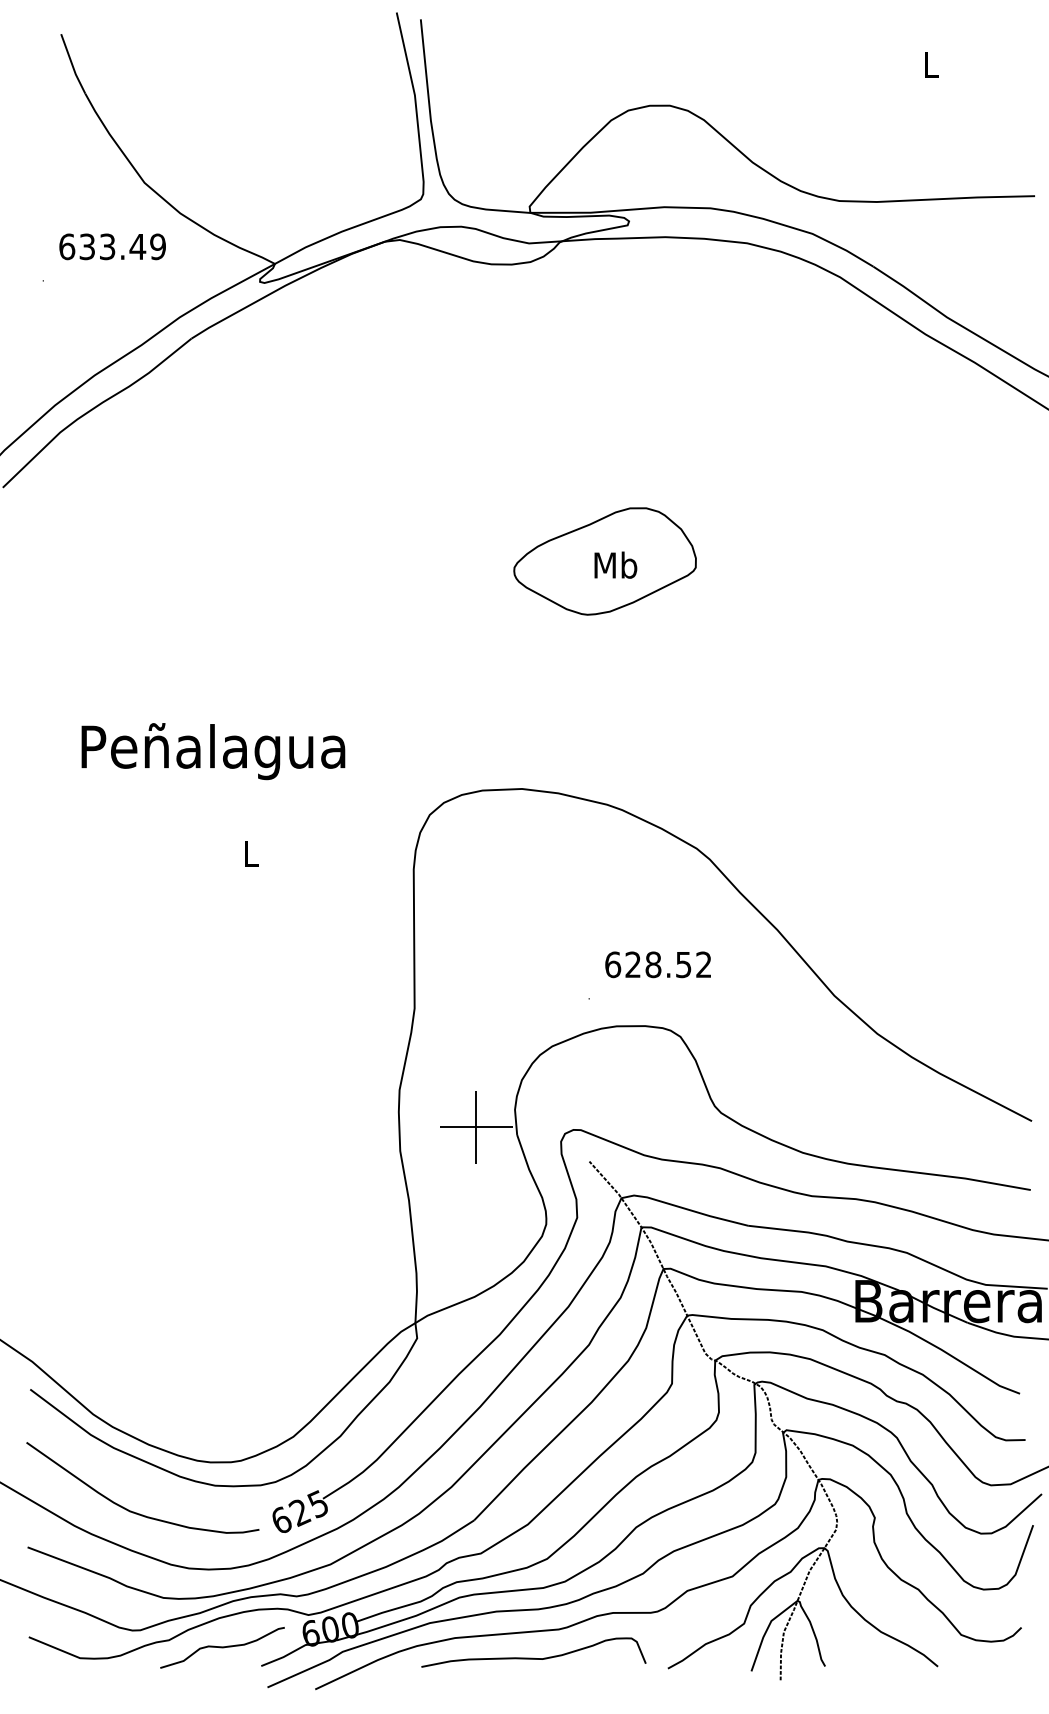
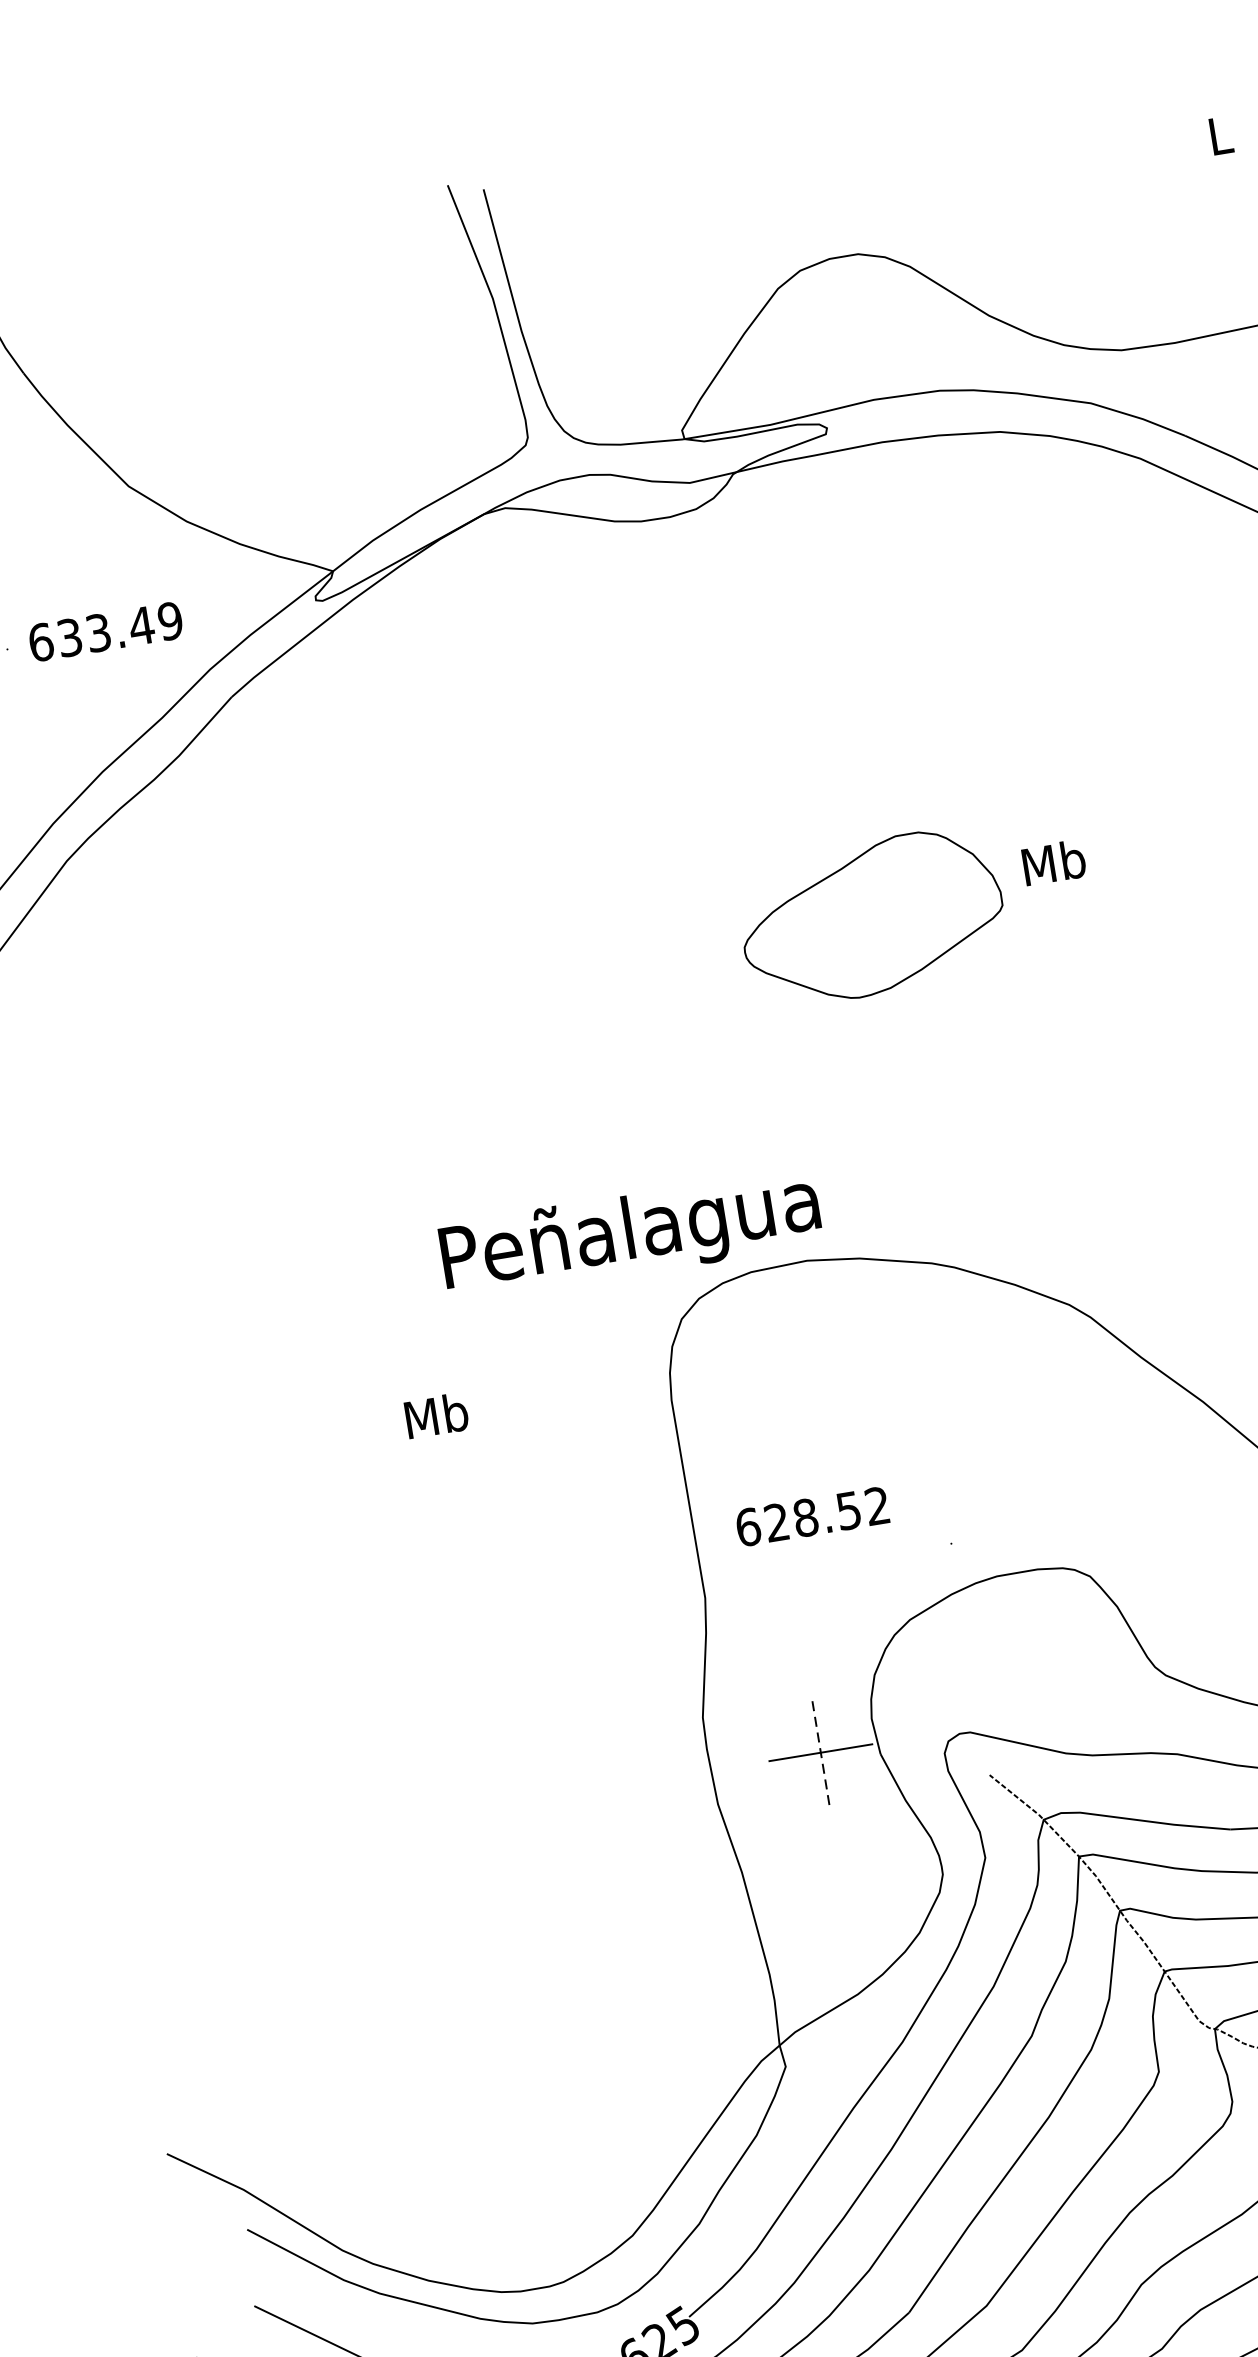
text: (112, 246) -> (105, 631), moved
text: (615, 564) -> (1053, 861), moved
text: (213, 751) -> (630, 1234), moved
text: (251, 853) -> (437, 1415), L -> Mb
text: (657, 964) -> (811, 1516), moved
line: (476, 1127) -> (821, 1752), solid -> dashed

